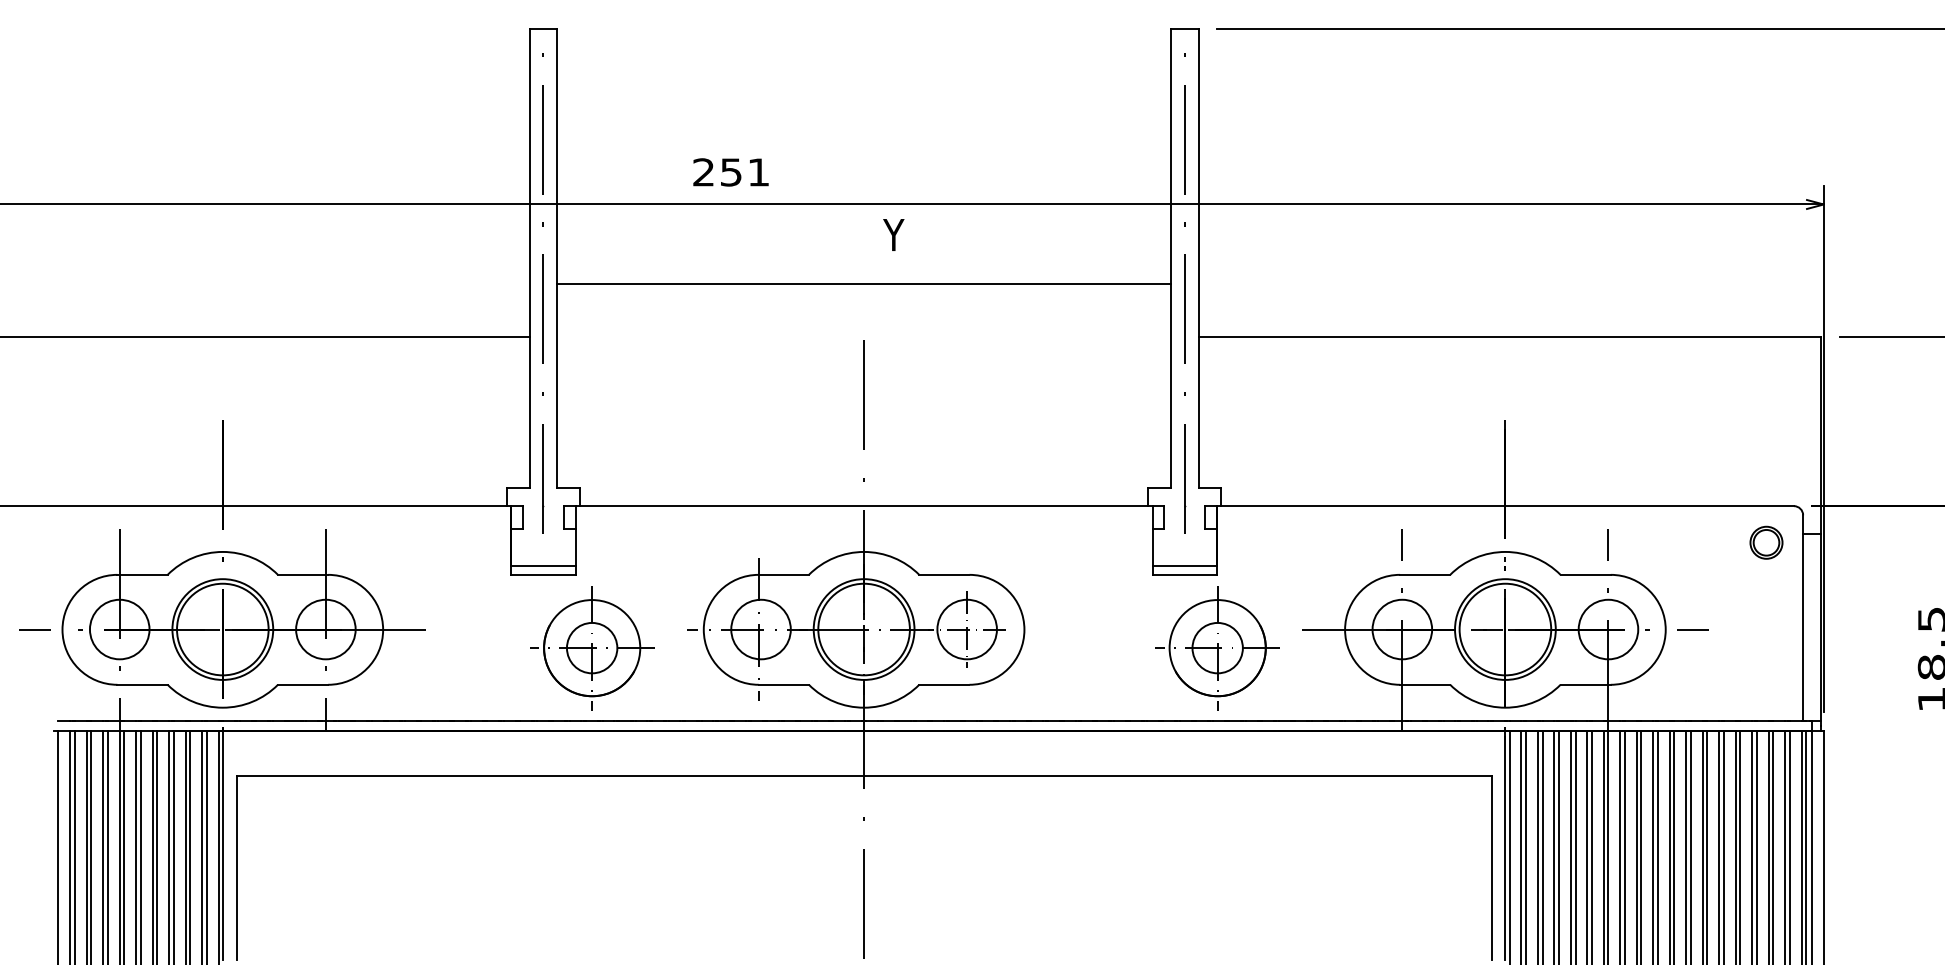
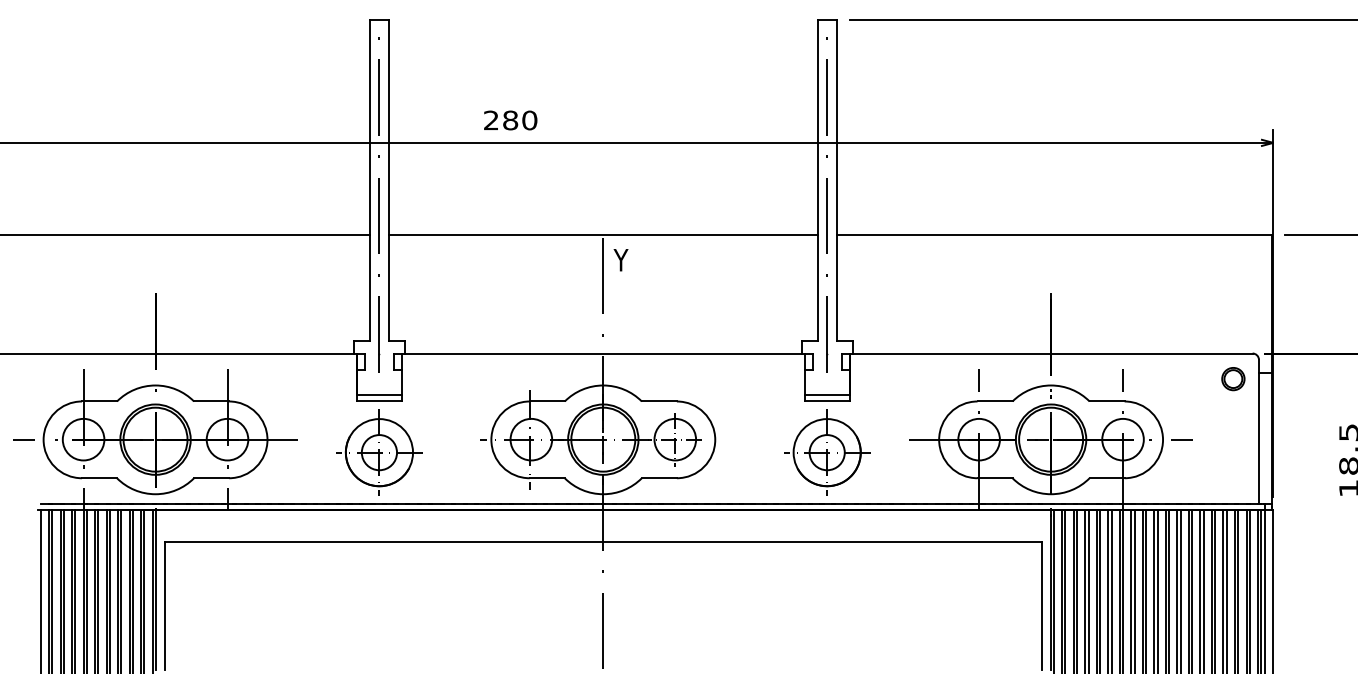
text: (745, 172) -> (520, 120), 251 -> 280
text: (893, 235) -> (620, 260), moved
line: (864, 284) -> (603, 234), moved
part: (592, 647) -> (379, 452), moved
part: (1218, 647) -> (827, 452), moved

